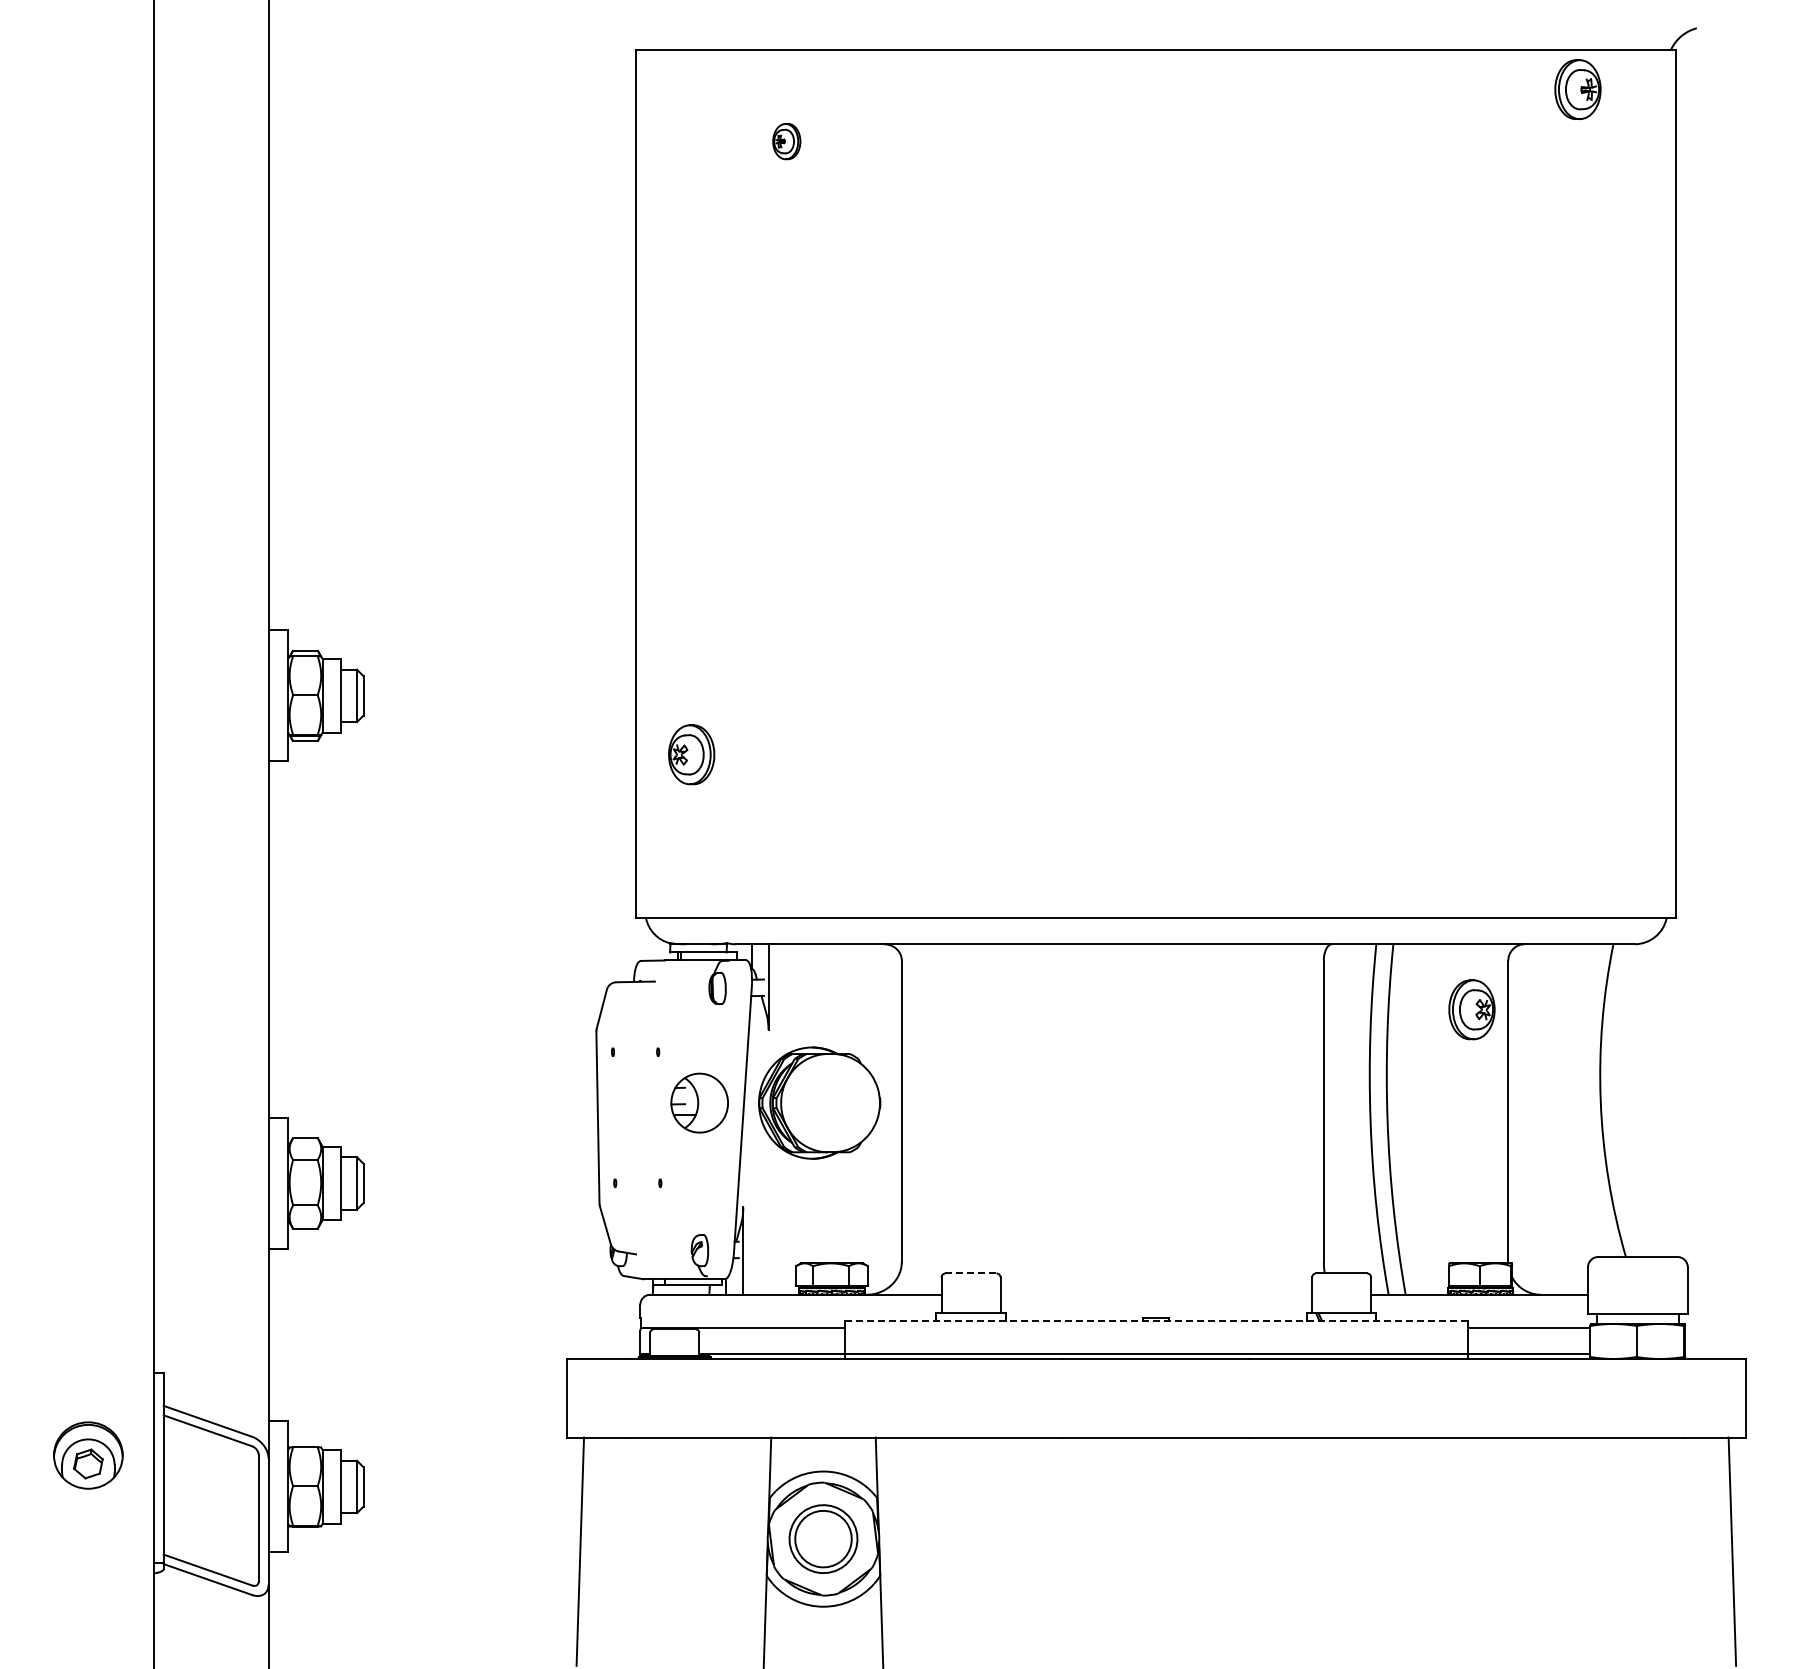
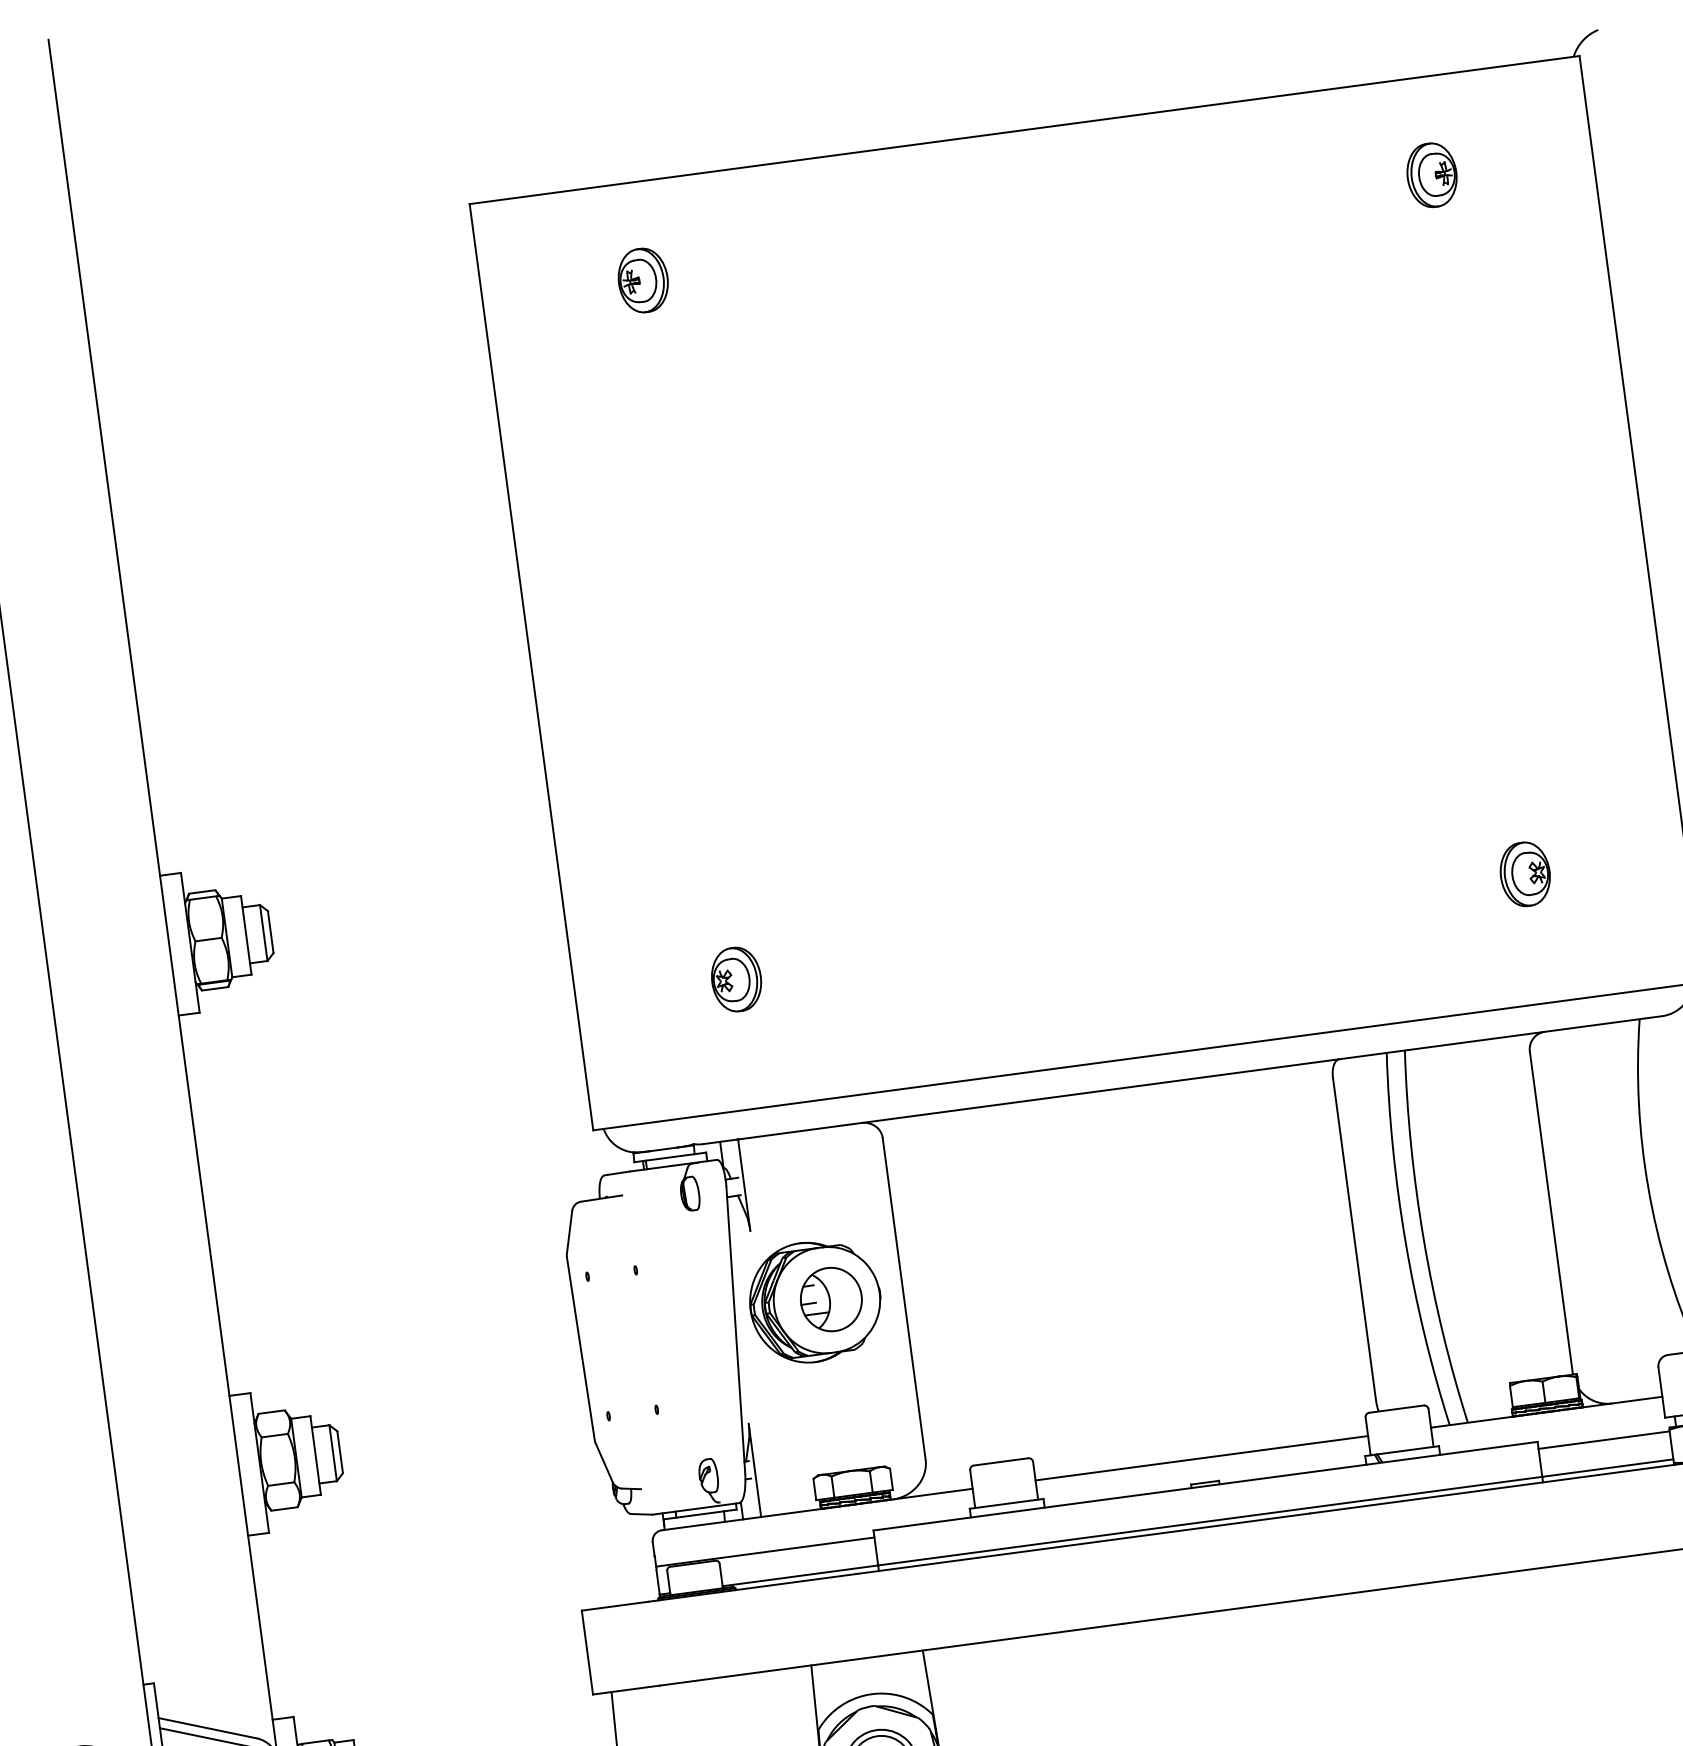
part: (1577, 89) -> (1431, 175), moved
part: (786, 141) -> (643, 280), size x1.67
part: (691, 754) -> (736, 979), moved
part: (1471, 1009) -> (1524, 874), moved
part: (699, 1102) -> (831, 1298), moved
line: (971, 1273) -> (1001, 1461), dashed -> solid
line: (1156, 1294) -> (1201, 1457), added
line: (1155, 1321) -> (1204, 1486), dashed -> solid

